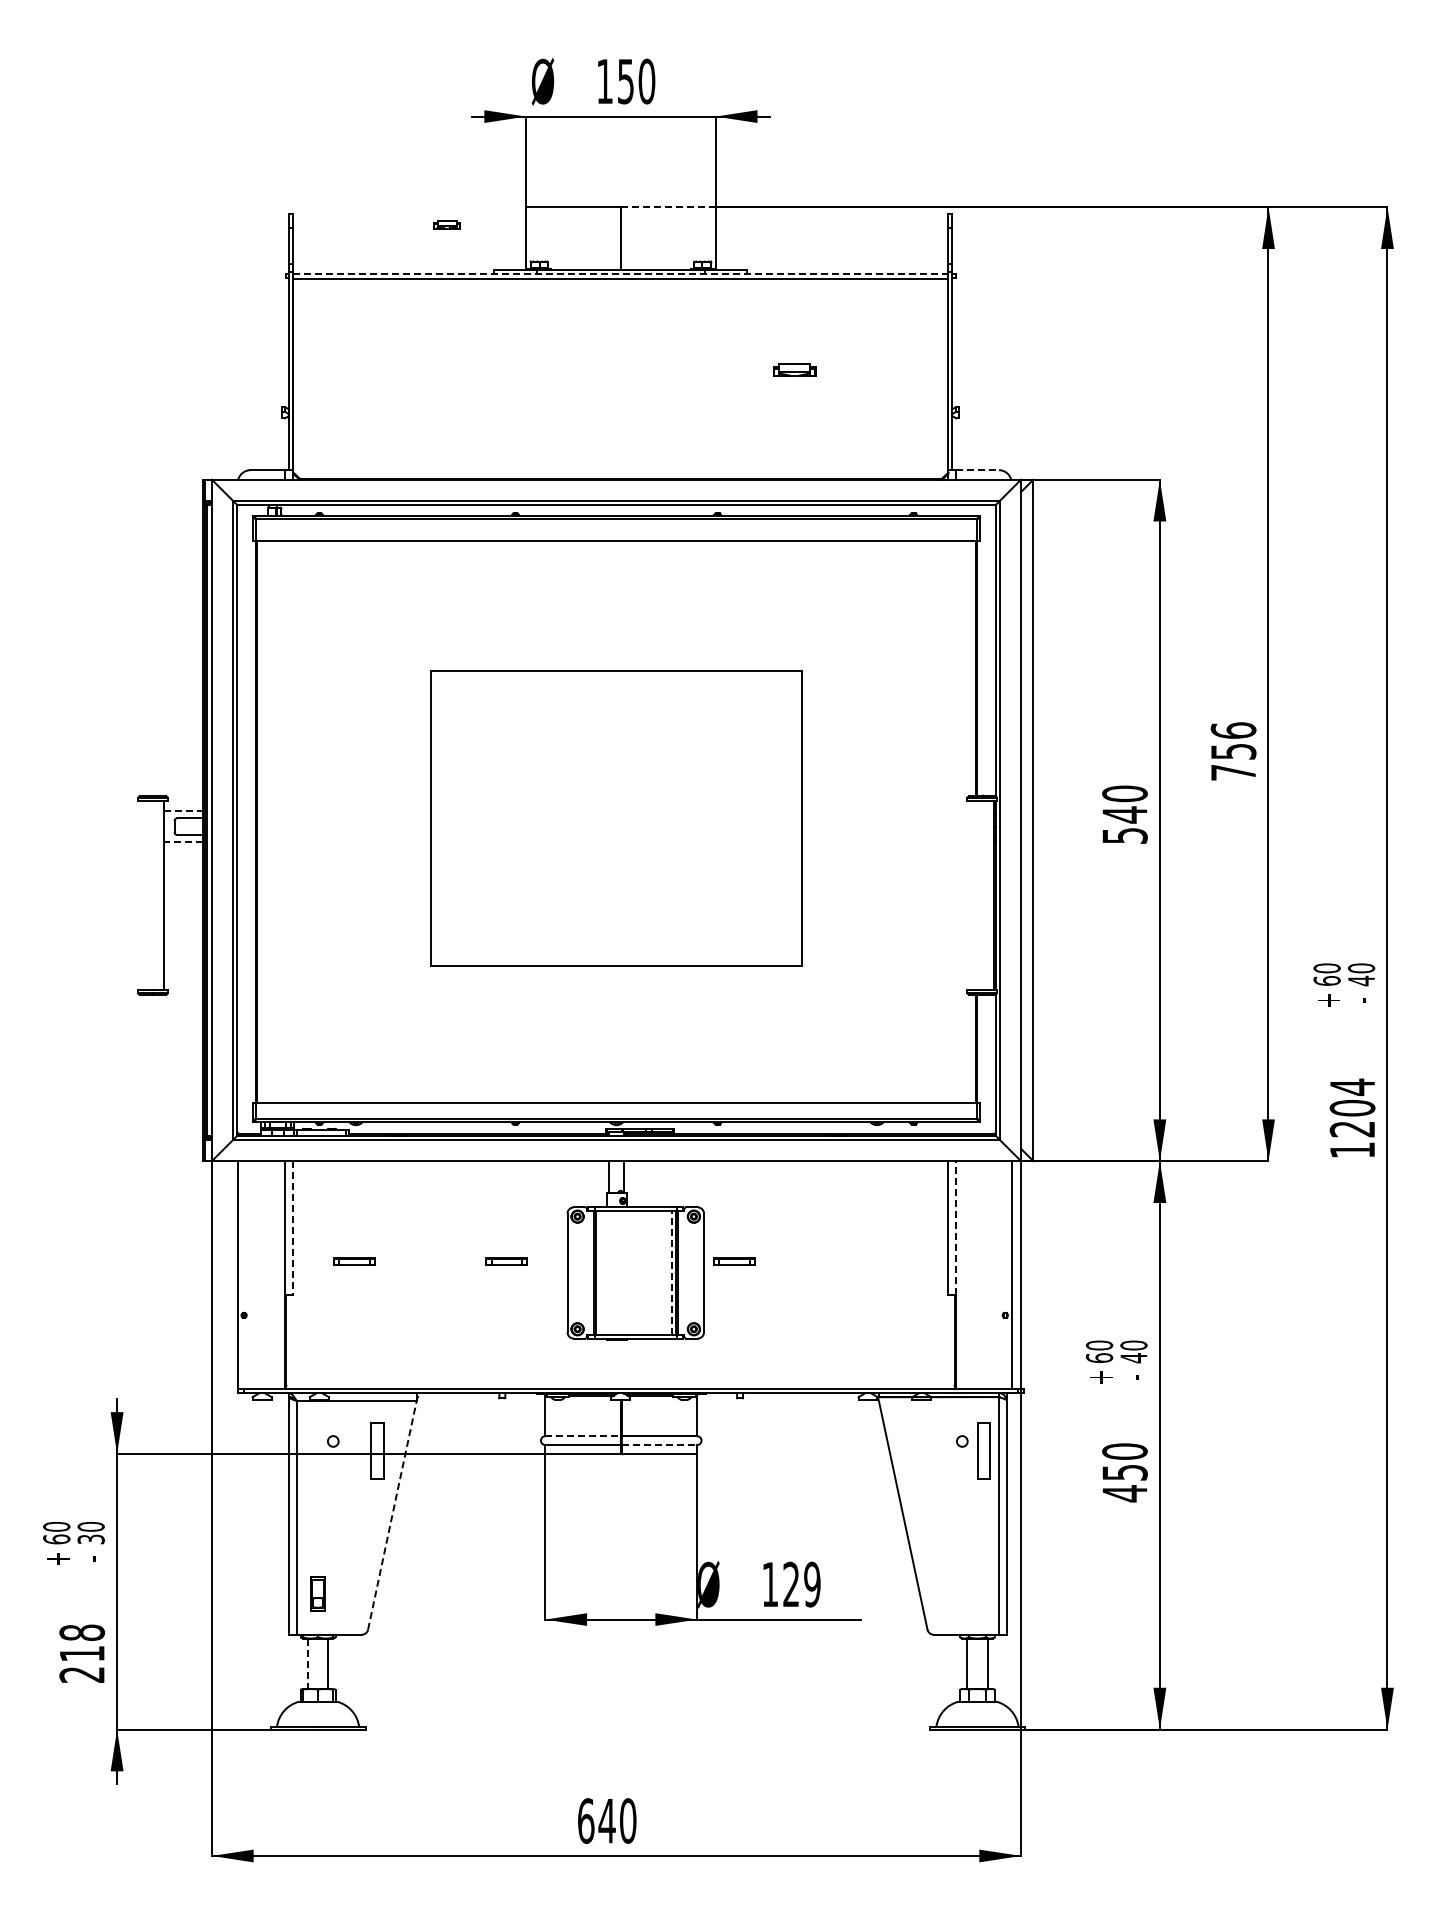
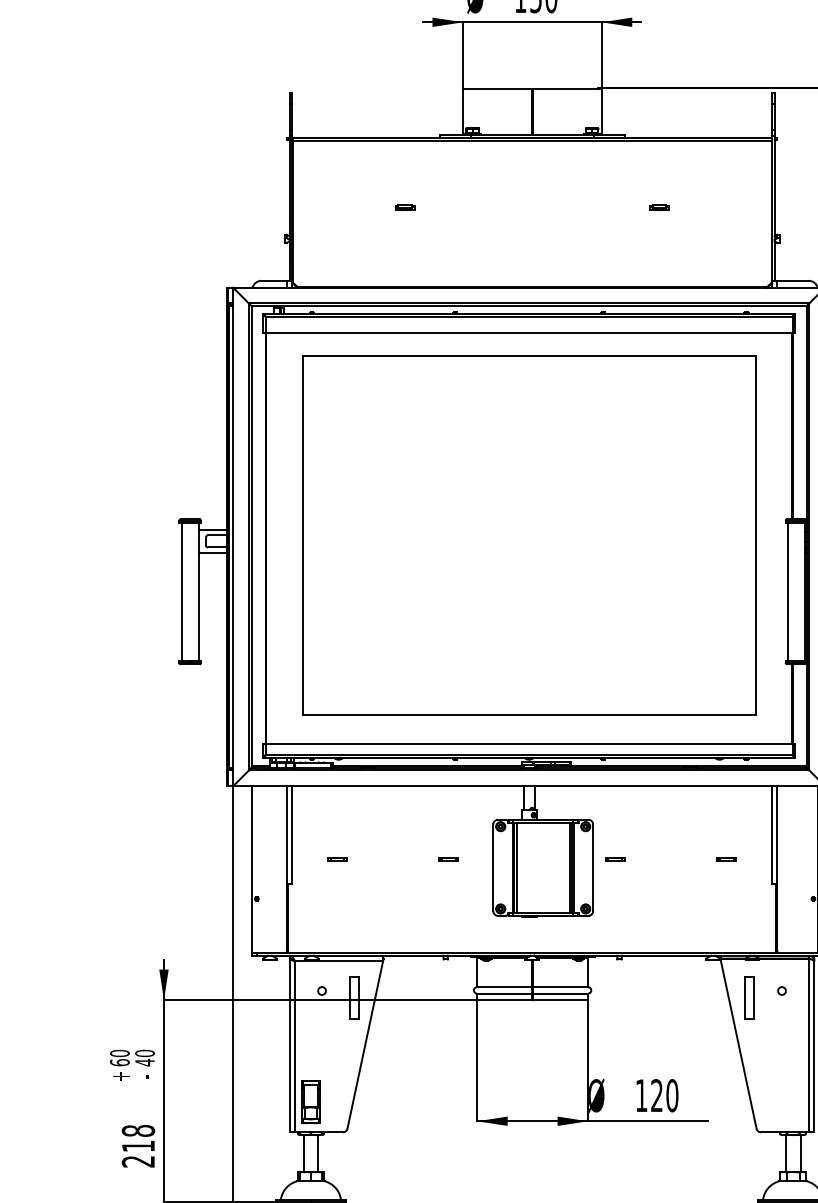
line: (668, 207) -> (567, 88), dashed -> solid
part: (446, 224) -> (404, 207), moved
line: (621, 274) -> (532, 137), dashed -> solid
part: (794, 369) -> (659, 207), size x0.62
line: (977, 470) -> (793, 281), dashed -> solid
line: (184, 810) -> (213, 529), dashed -> solid
part: (616, 818) -> (529, 535), size x1.67
line: (183, 842) -> (212, 553), dashed -> solid
line: (141, 895) -> (181, 591), added
line: (970, 895) -> (787, 591), added
line: (956, 1227) -> (777, 834), dashed -> solid
line: (292, 1228) -> (292, 835), dashed -> solid
part: (353, 1260) -> (336, 858), size x0.62
part: (506, 1260) -> (448, 858), size x0.62
part: (734, 1260) -> (615, 858), size x0.62
part: (886, 1260) -> (726, 858), added
line: (599, 1272) -> (516, 867), added
line: (671, 1272) -> (569, 867), dashed -> solid
line: (583, 1436) -> (505, 987), dashed -> solid
line: (659, 1445) -> (560, 993), dashed -> solid
part: (983, 1450) -> (749, 997), moved
line: (392, 1514) -> (365, 1044), dashed -> solid
text: (90, 1539) -> (144, 1062), 30 -> 40
text: (812, 1584) -> (672, 1095), 129 -> 120
part: (317, 1593) -> (310, 1102), size x1.67
line: (307, 1664) -> (303, 1154), dashed -> solid

